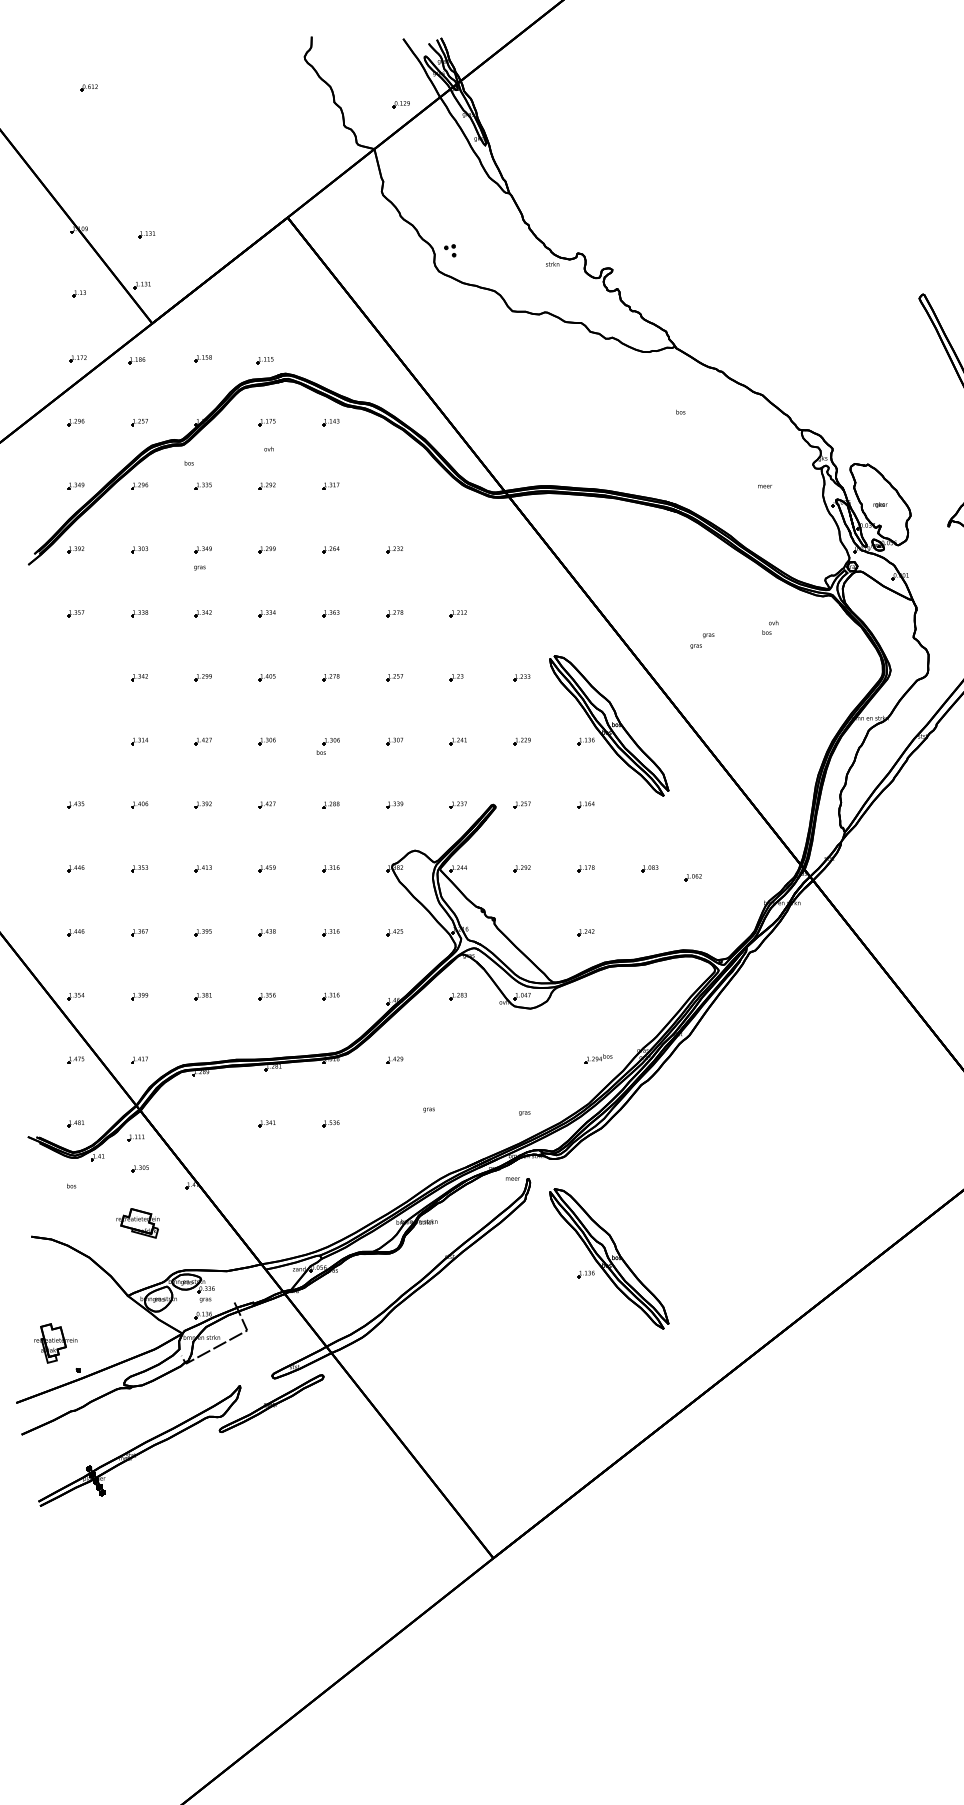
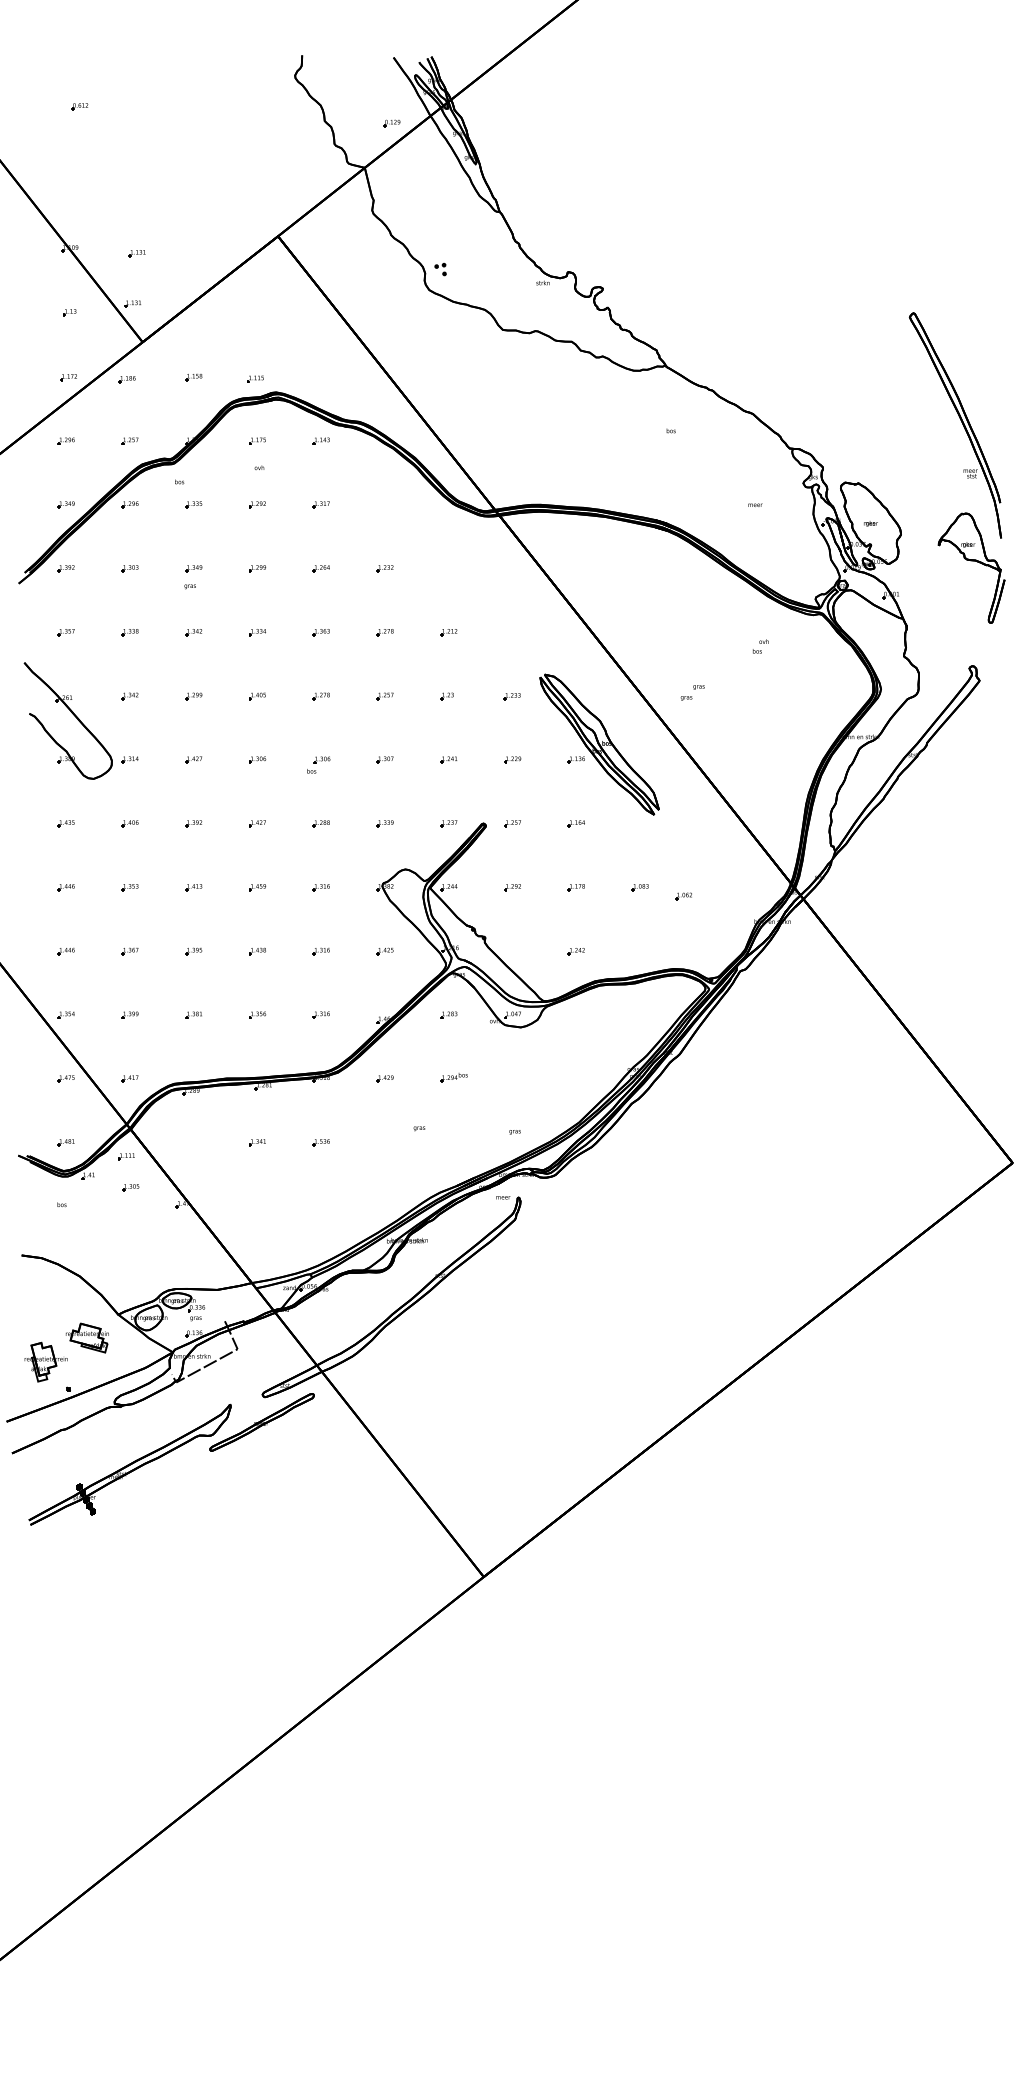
text: (702, 640) -> (692, 692), moved
part: (82, 695) -> (72, 714), added
part: (598, 1058) -> (453, 1077), moved
part: (137, 1222) -> (86, 1337), moved
part: (609, 1258) -> (599, 1277), removed

